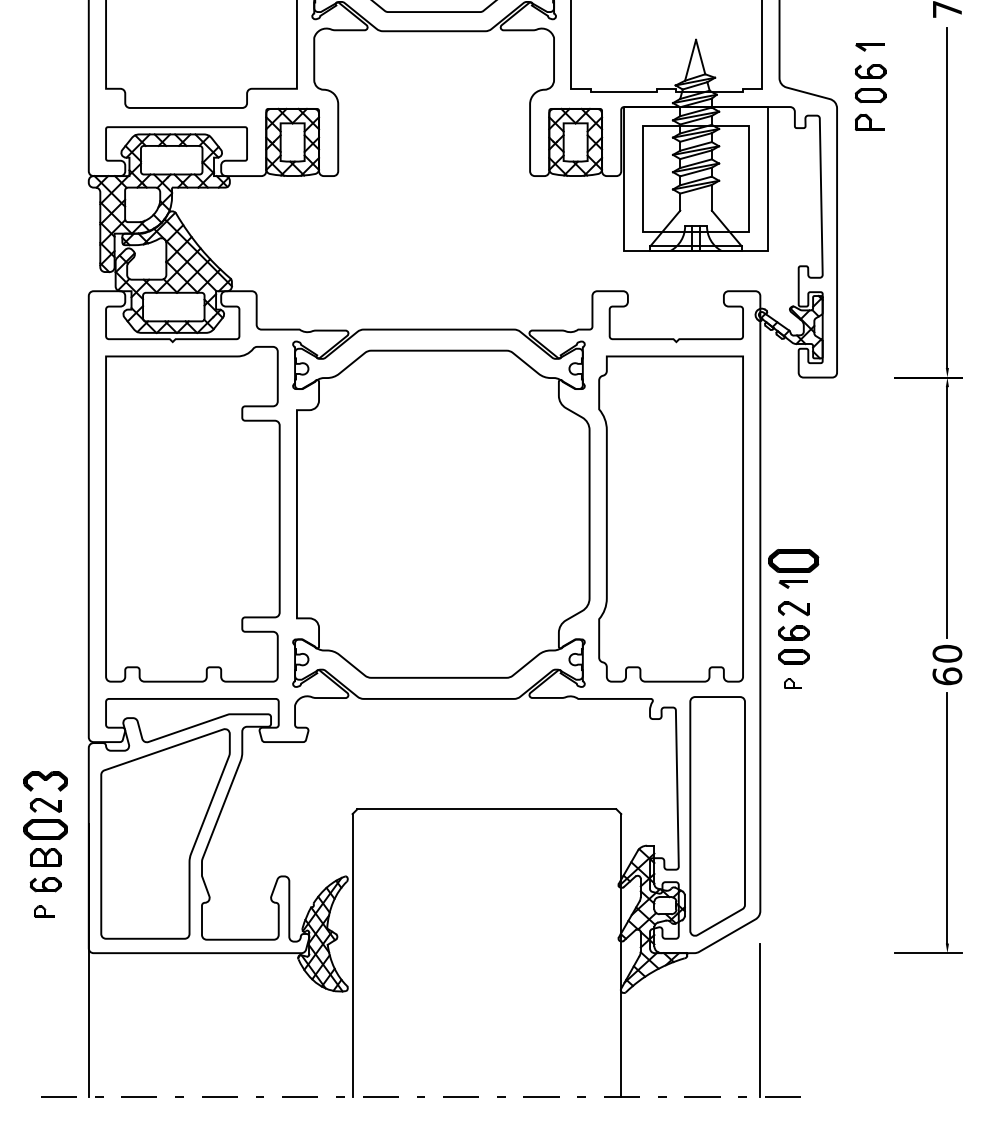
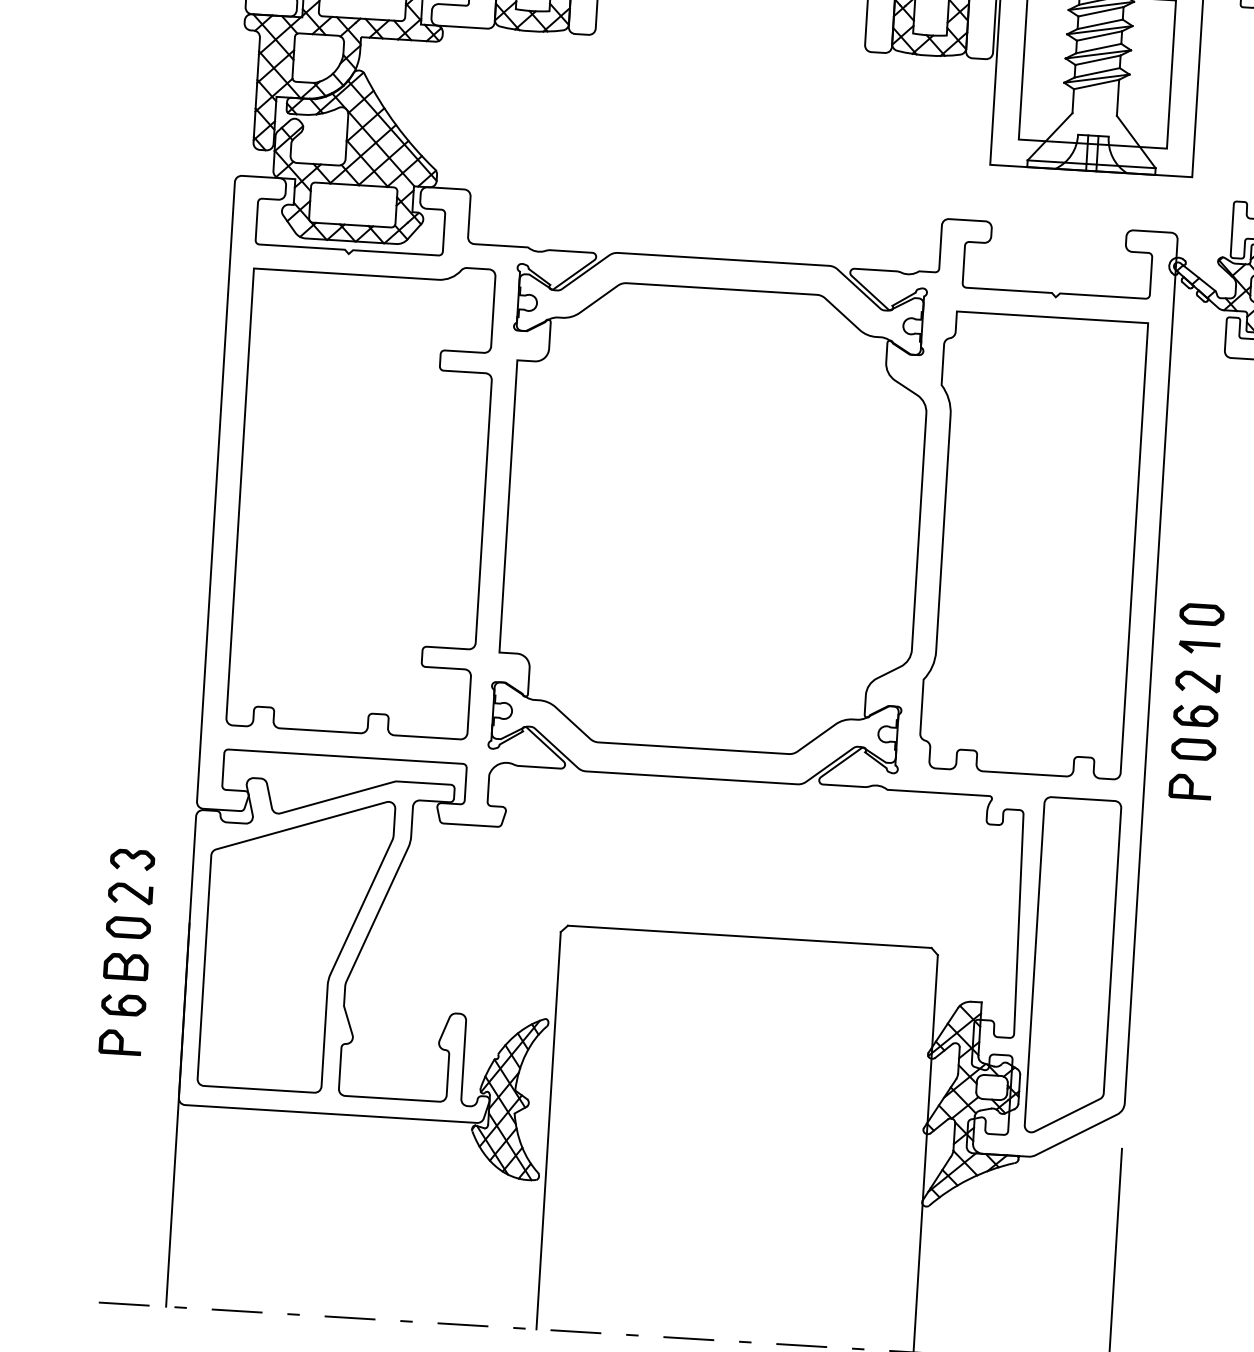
part: (793, 560) -> (1201, 613), size x0.62
part: (792, 683) -> (1189, 786), size x1.67
part: (45, 781) -> (132, 859), size x0.71
part: (45, 829) -> (128, 927), size x0.71
part: (44, 911) -> (119, 1042), size x1.43

